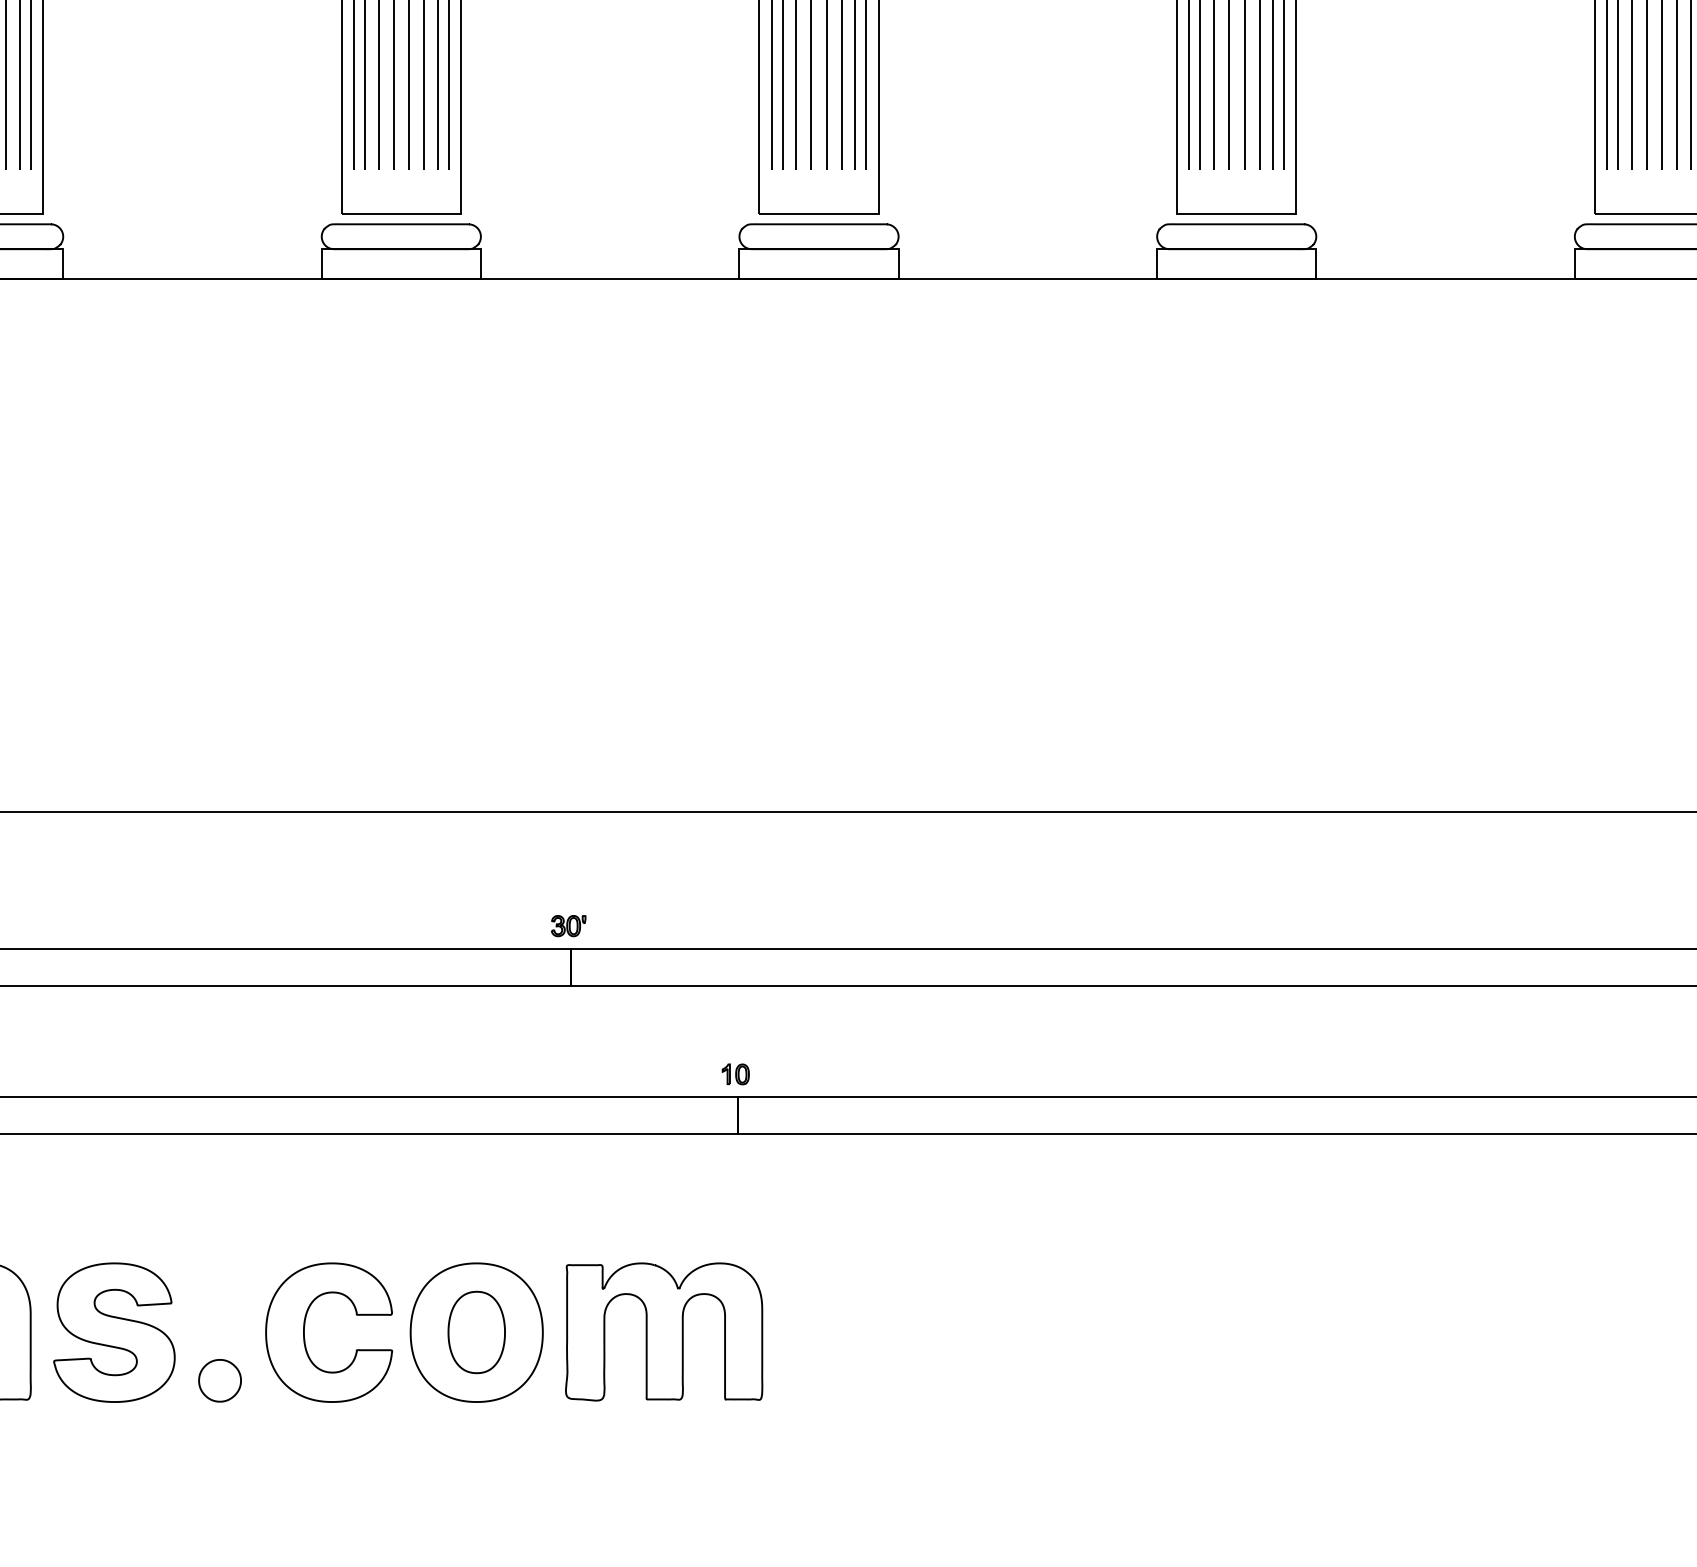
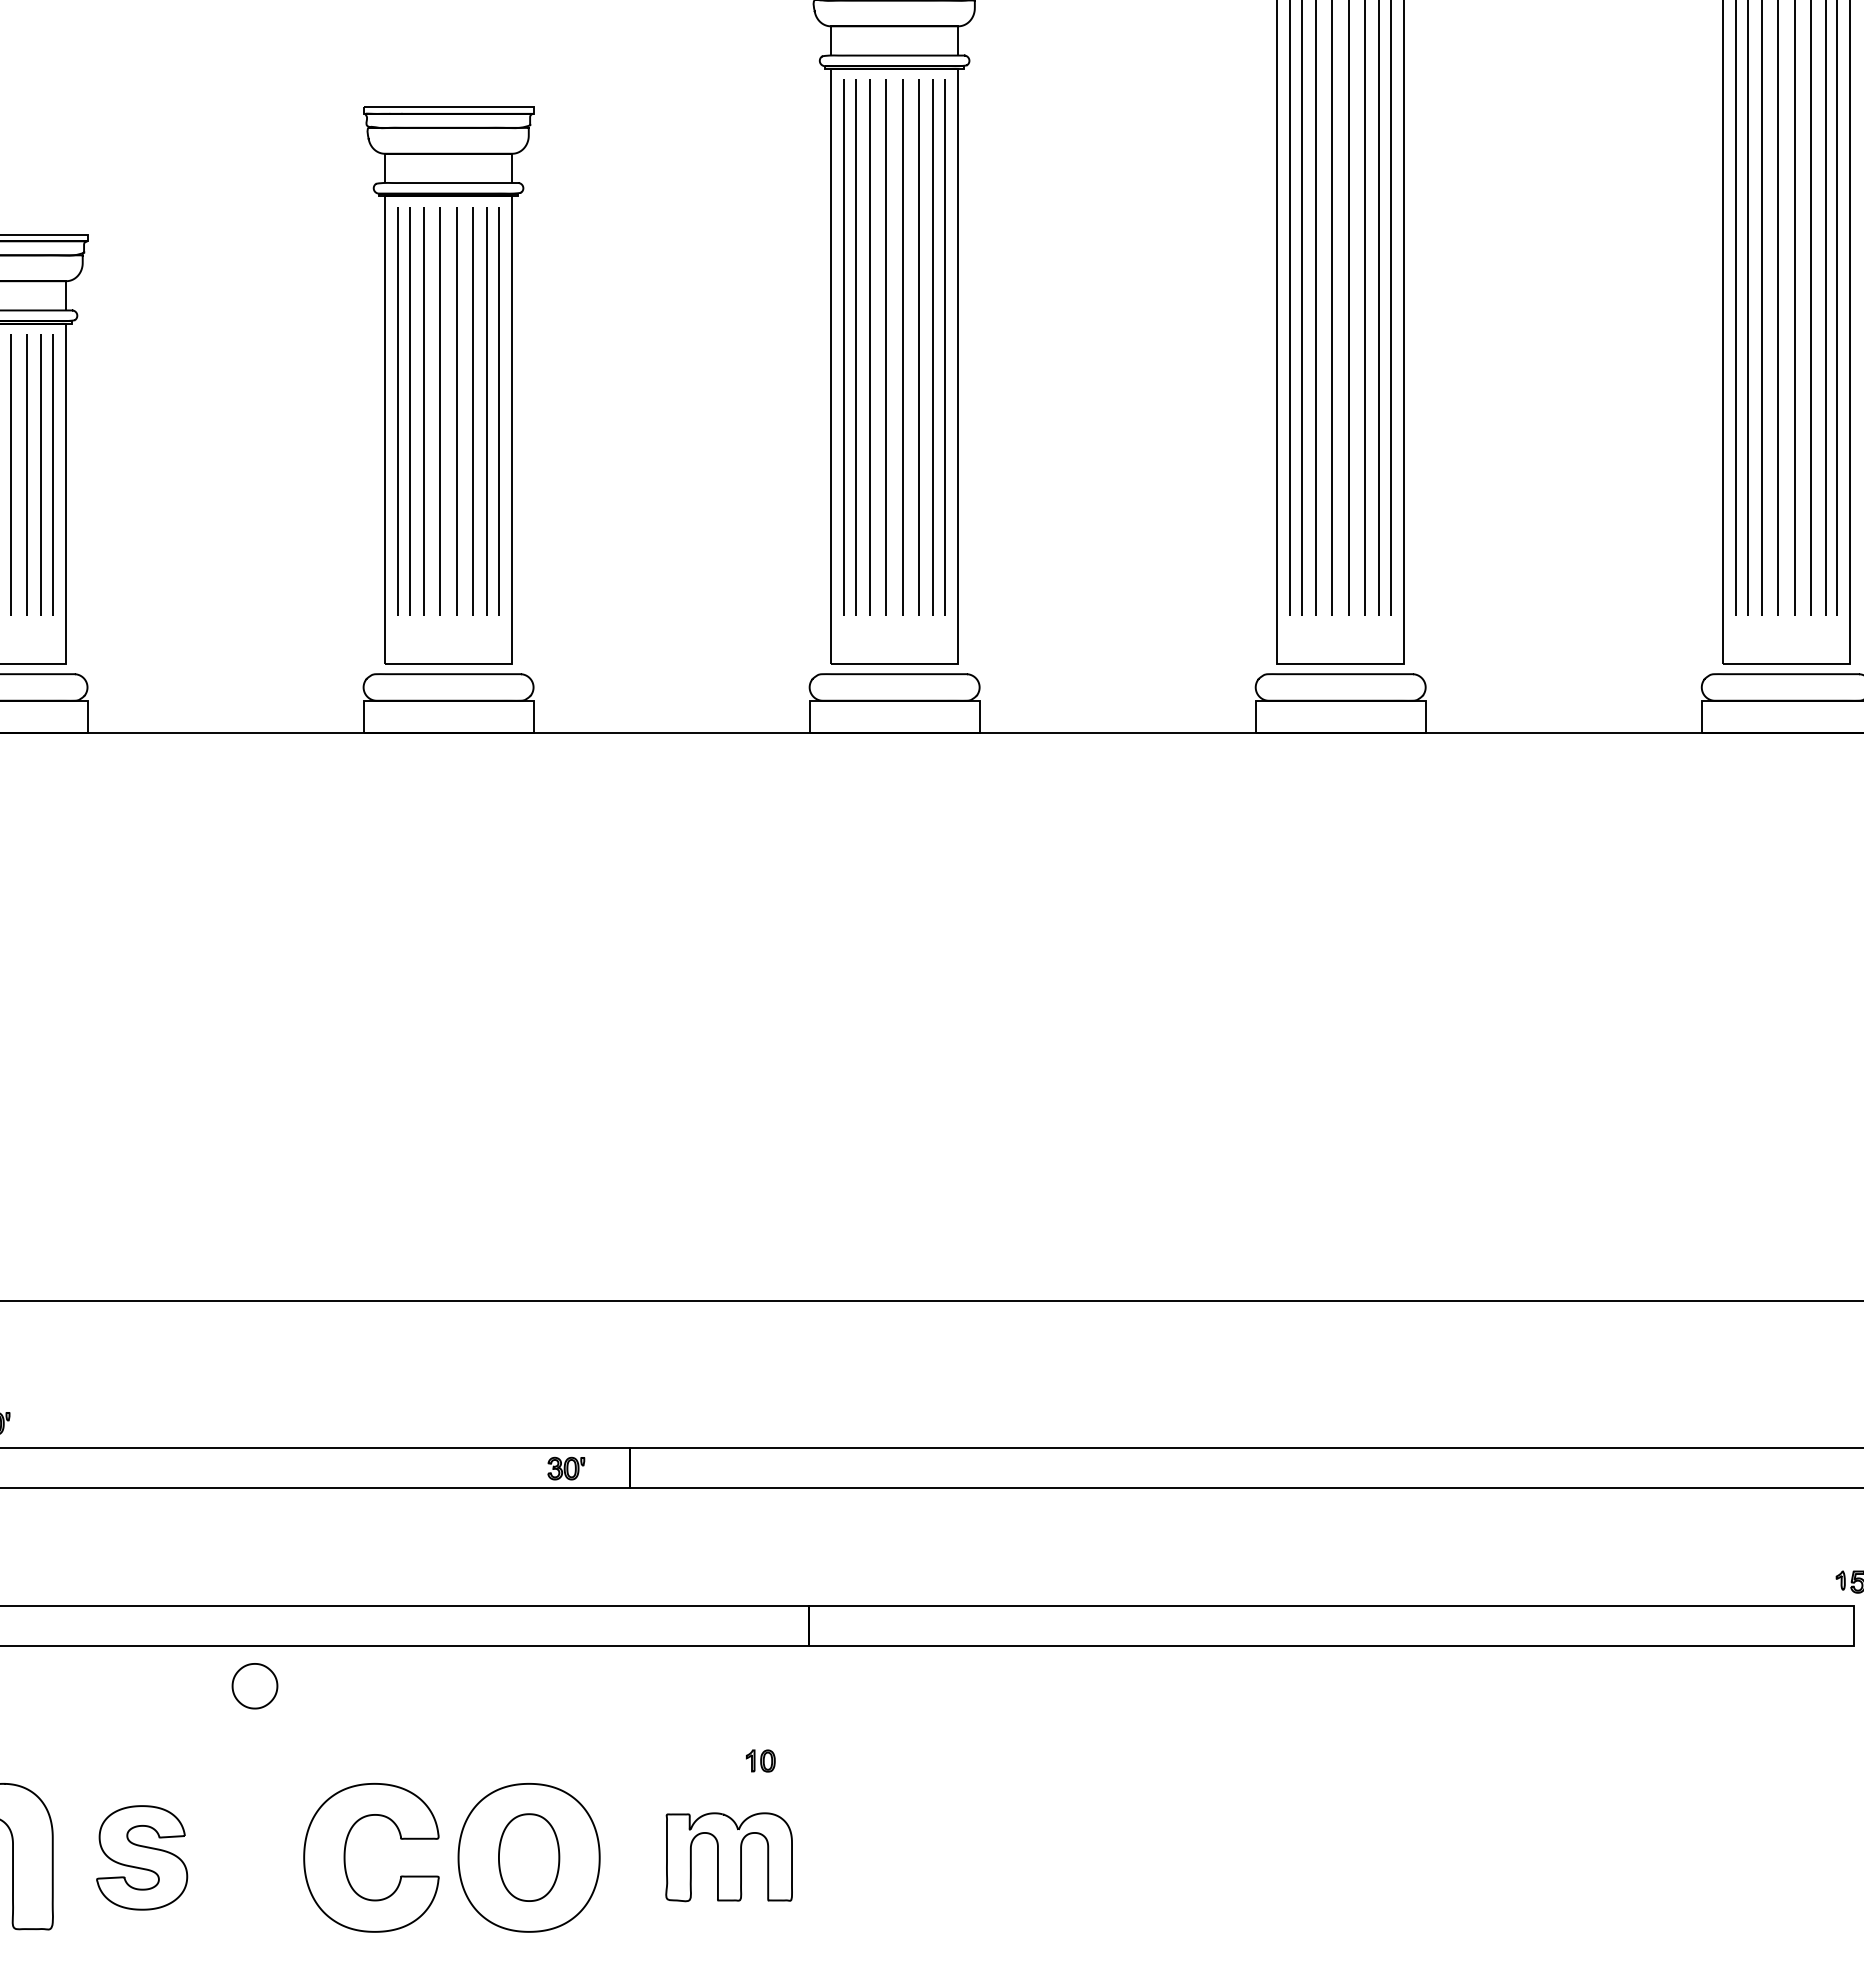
part: (568, 925) -> (566, 1468), moved
part: (735, 1073) -> (760, 1760), moved
part: (113, 1332) -> (141, 1857), size x0.7
part: (663, 1332) -> (728, 1857), size x0.6
part: (219, 1381) -> (254, 1686), moved

